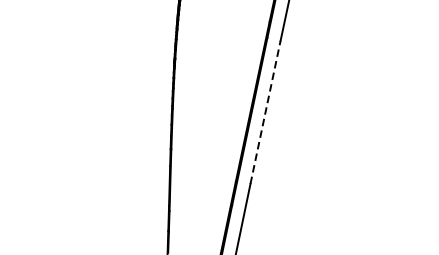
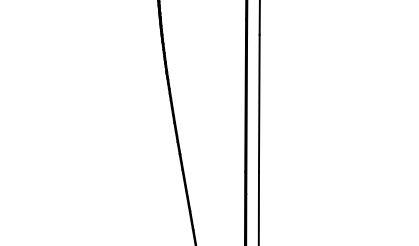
line: (265, 111) -> (259, 102), dashed -> solid

